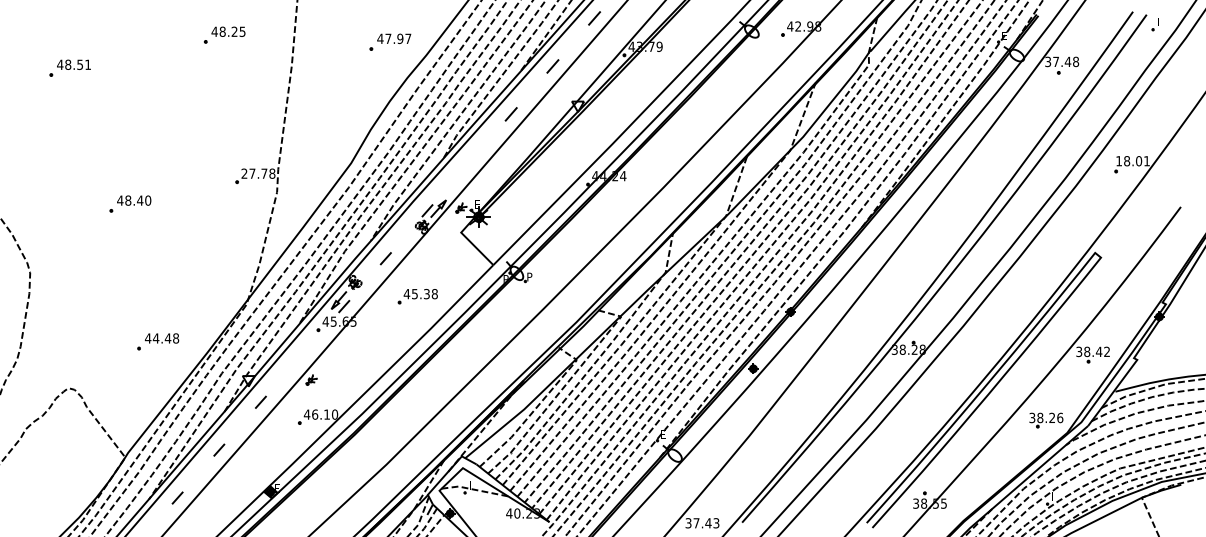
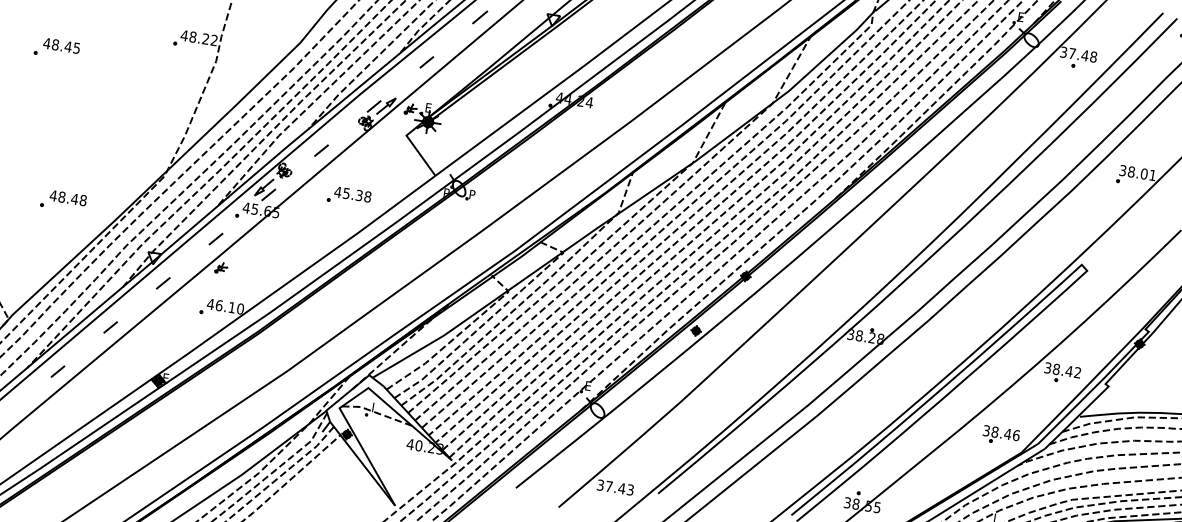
text: (1119, 161) -> (1123, 171), 18.01 -> 38.01
line: (469, 162) -> (427, 61), added
text: (258, 173) -> (199, 37), 27.78 -> 48.22
text: (148, 200) -> (77, 48), 48.40 -> 48.45
text: (155, 338) -> (61, 197), 44.48 -> 48.48
line: (302, 354) -> (215, 239), added
text: (1052, 417) -> (1008, 433), 38.26 -> 38.46

